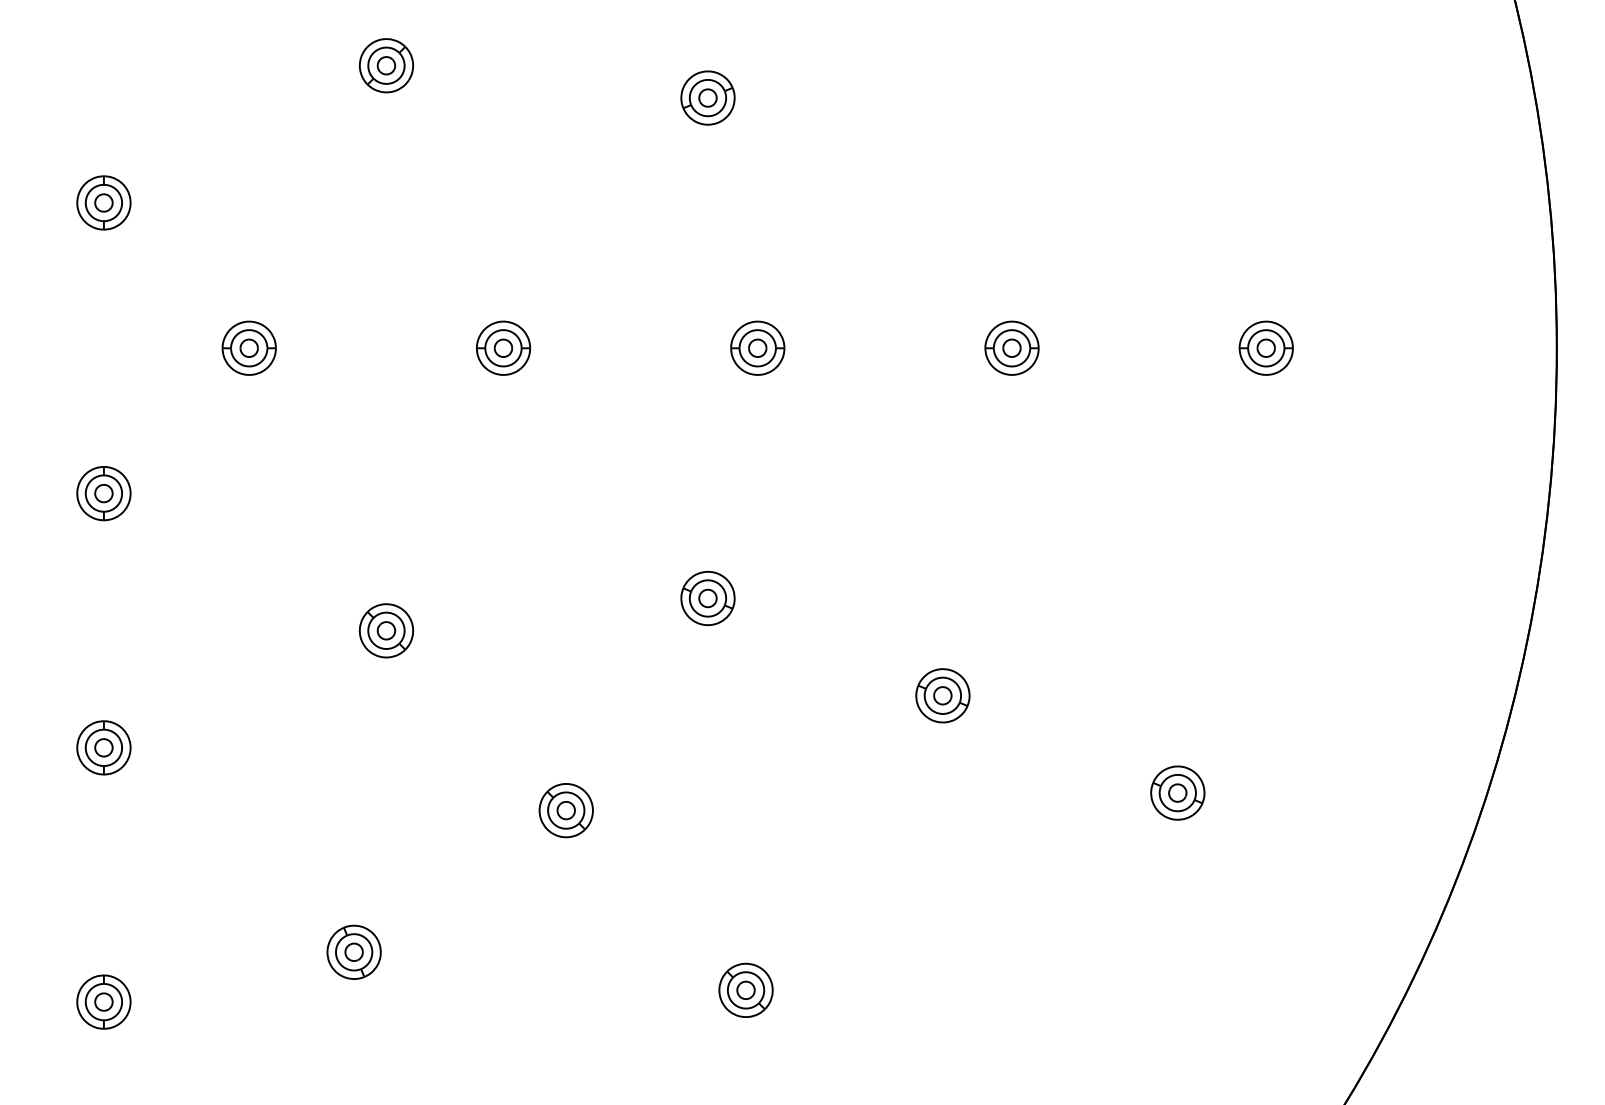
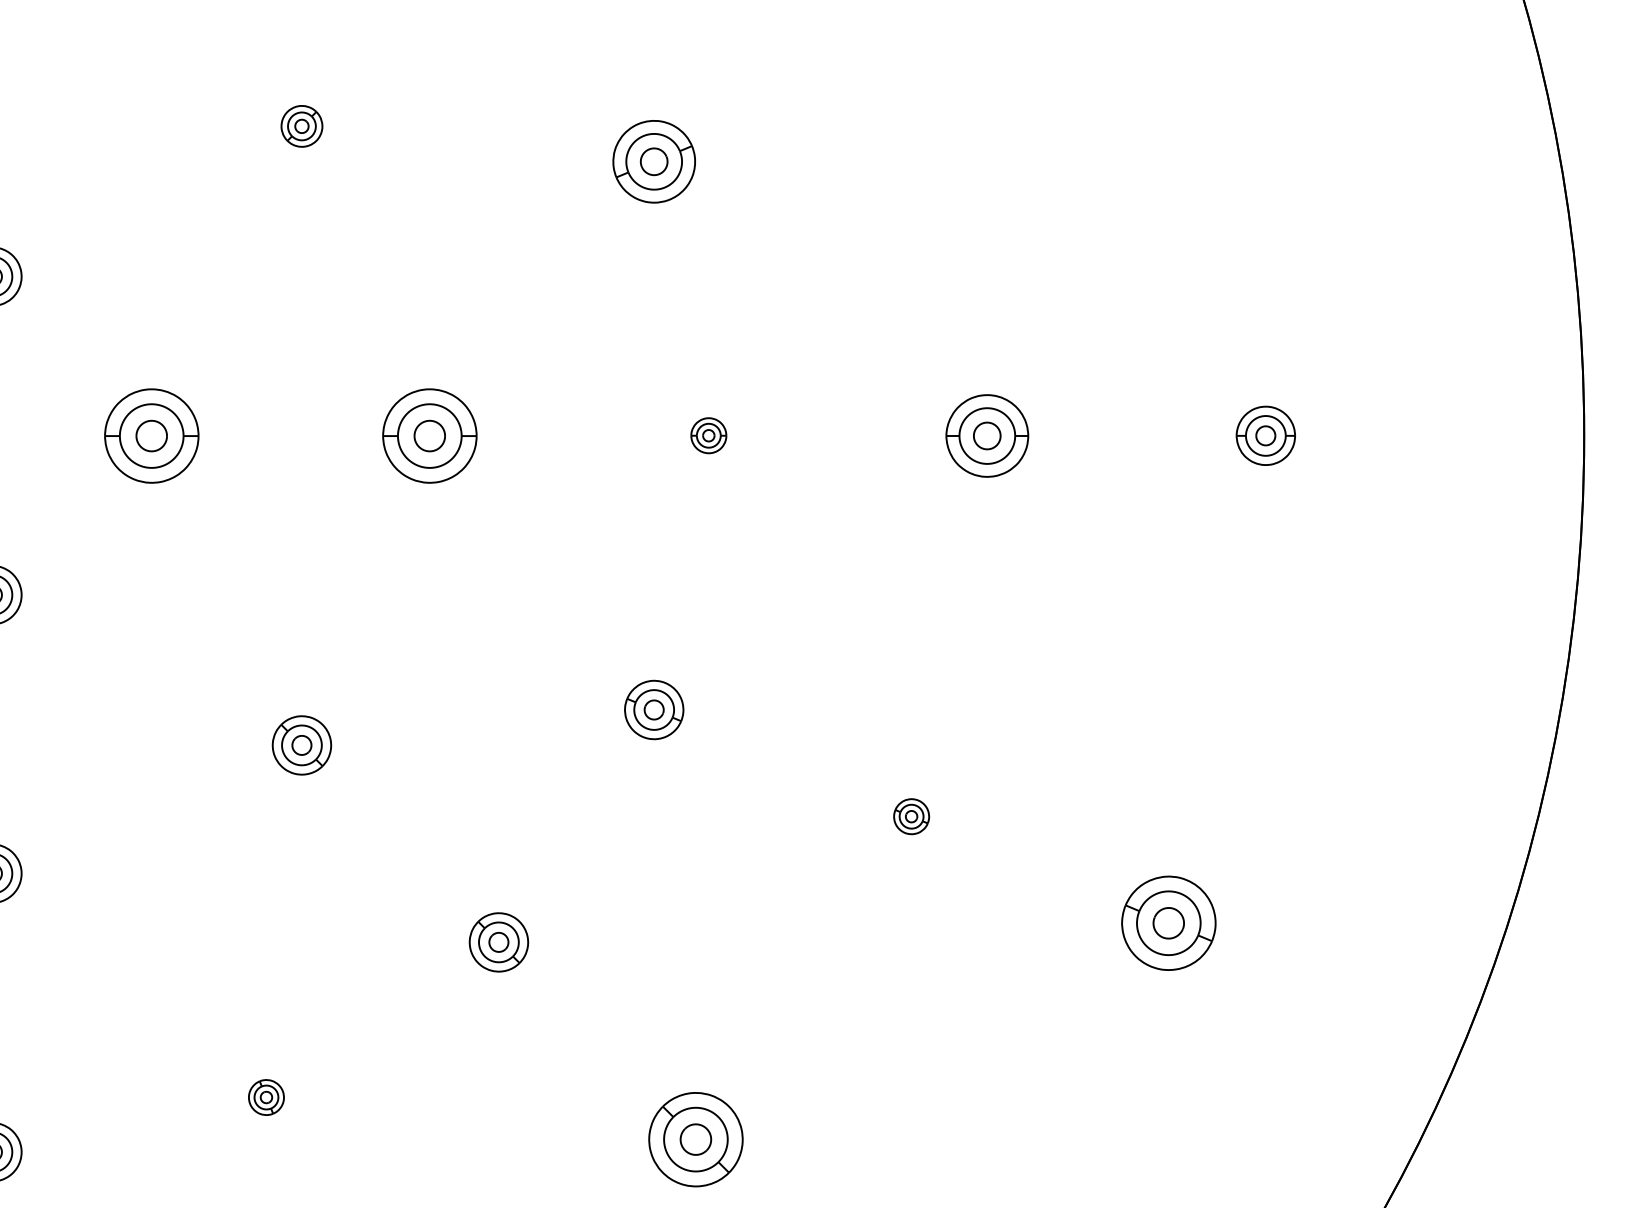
part: (386, 65) -> (301, 126), size x0.7
part: (707, 97) -> (653, 161), size x1.4
part: (248, 347) -> (150, 435), size x1.6
part: (503, 347) -> (430, 435), size x1.6
part: (757, 347) -> (708, 435), size x0.6
part: (1011, 347) -> (986, 435), size x1.4
part: (942, 695) -> (911, 816), size x0.6
part: (1177, 792) -> (1168, 922), size x1.6
part: (353, 951) -> (265, 1096), size x0.6
part: (745, 989) -> (695, 1138), size x1.6

